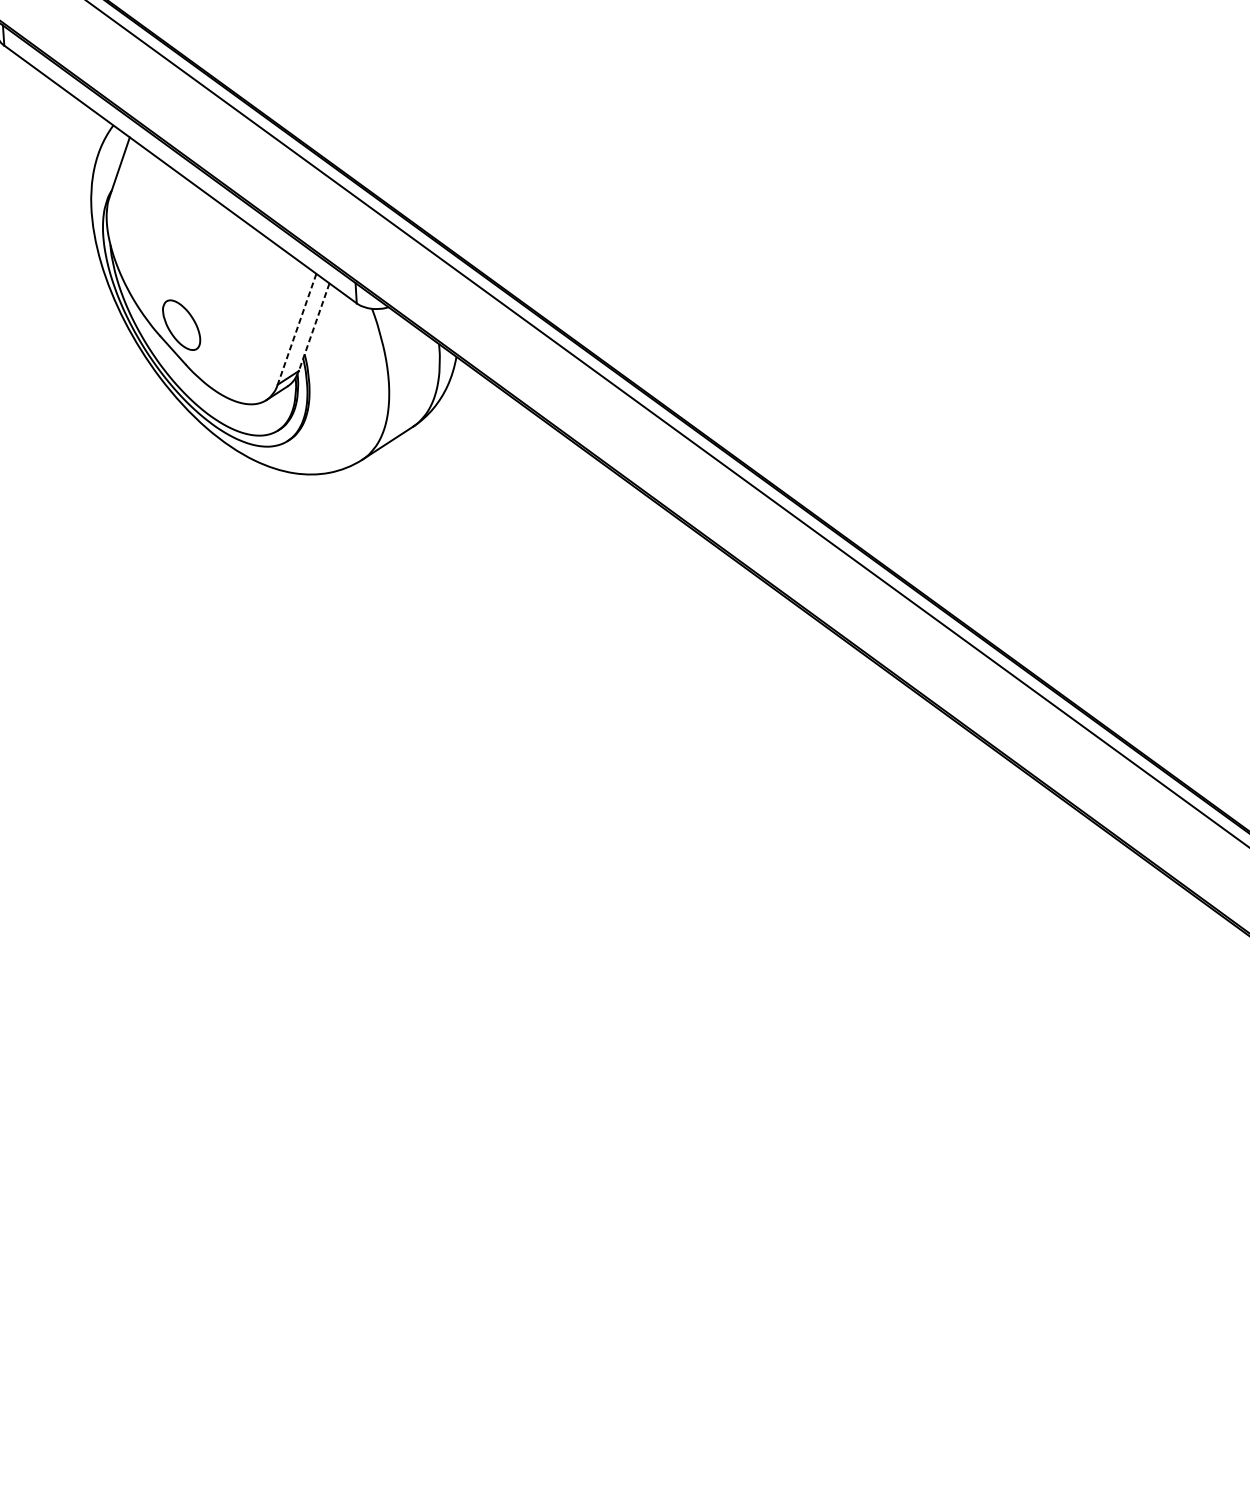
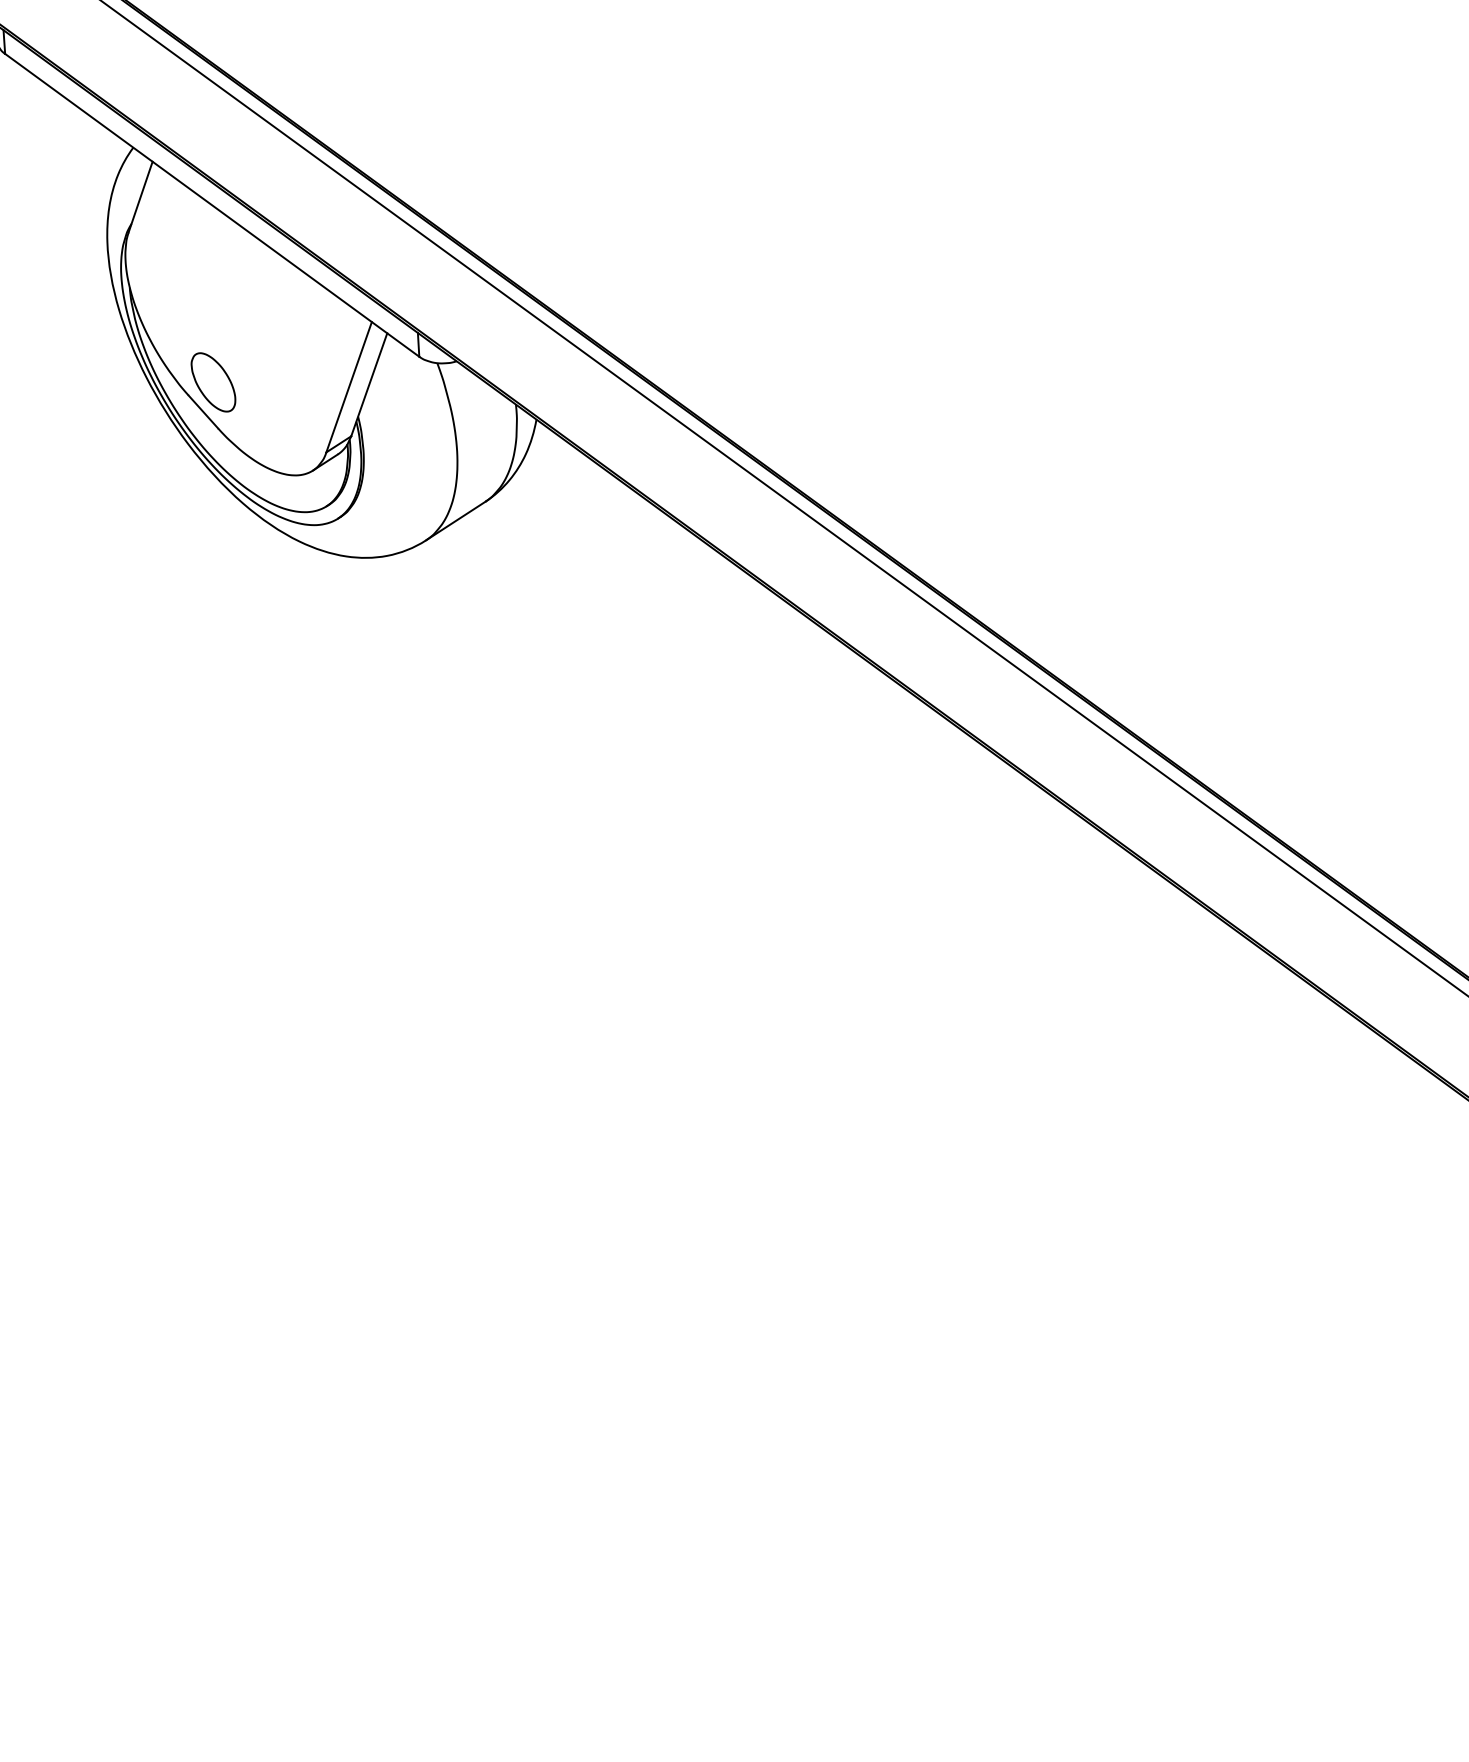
line: (314, 326) -> (369, 384), dashed -> solid
line: (296, 329) -> (348, 387), dashed -> solid

